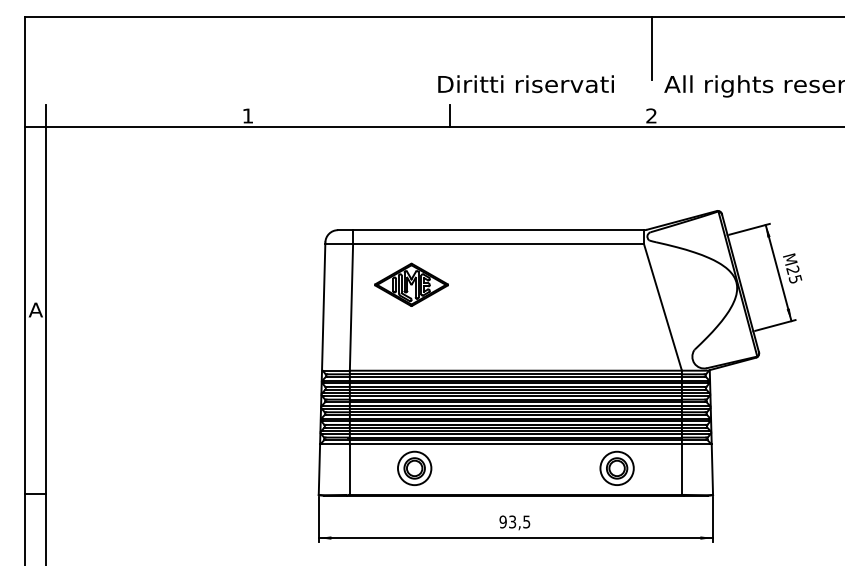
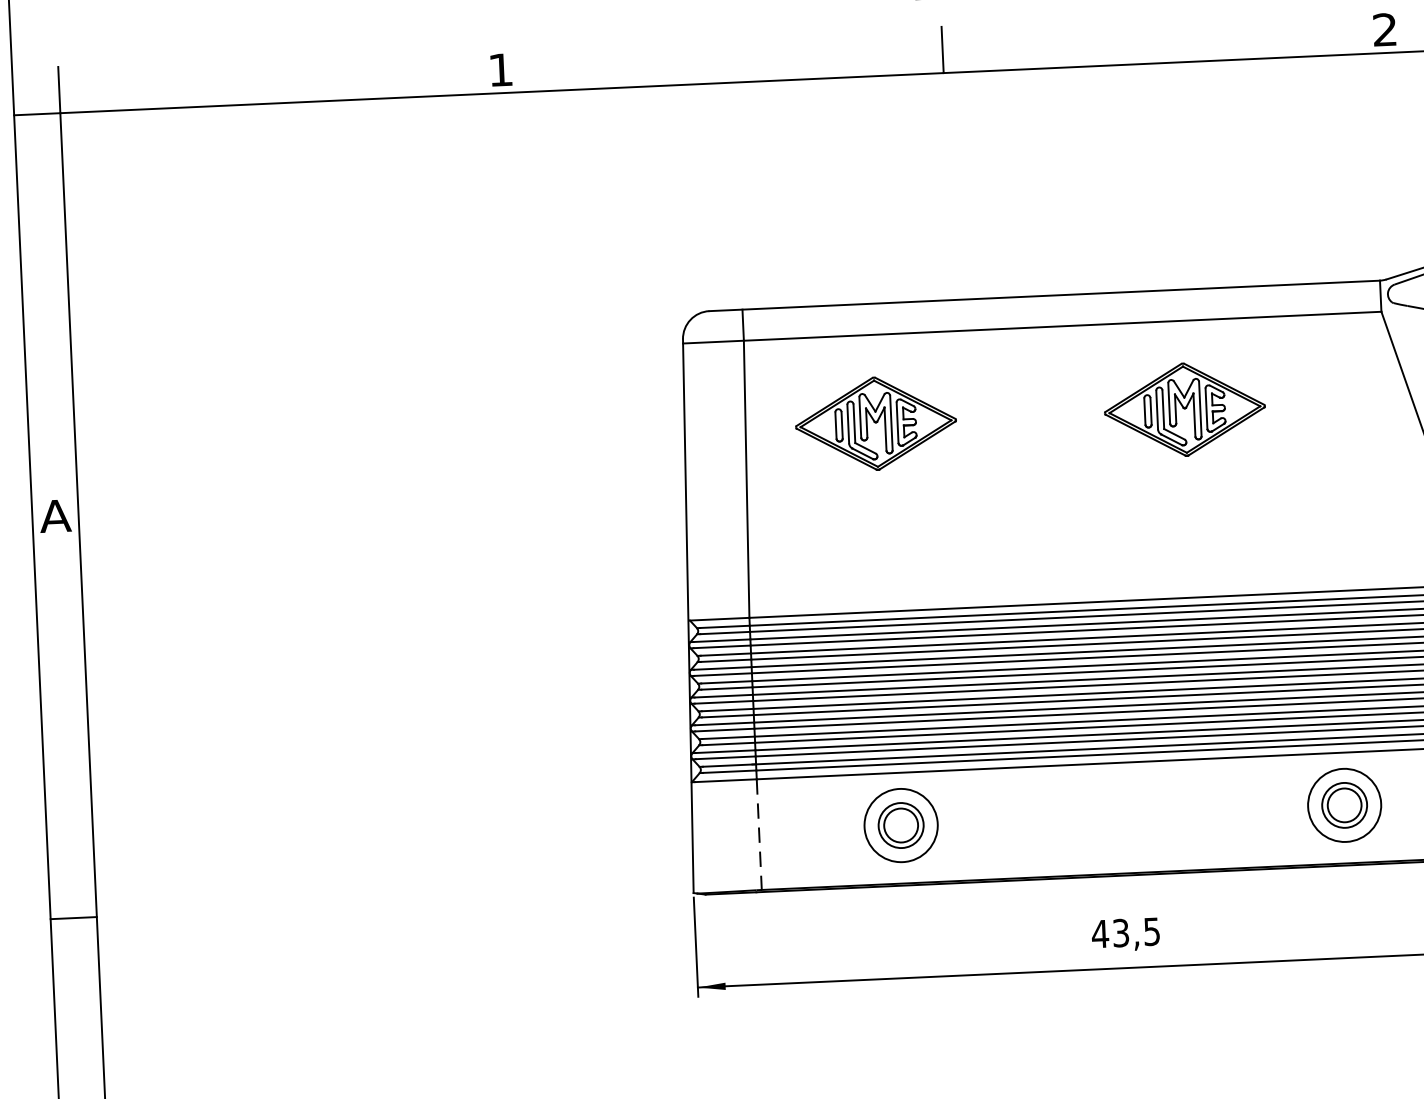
part: (552, 284) -> (1184, 408), added
line: (349, 470) -> (758, 836), solid -> dashed
text: (503, 521) -> (1100, 932), 93,5 -> 43,5

